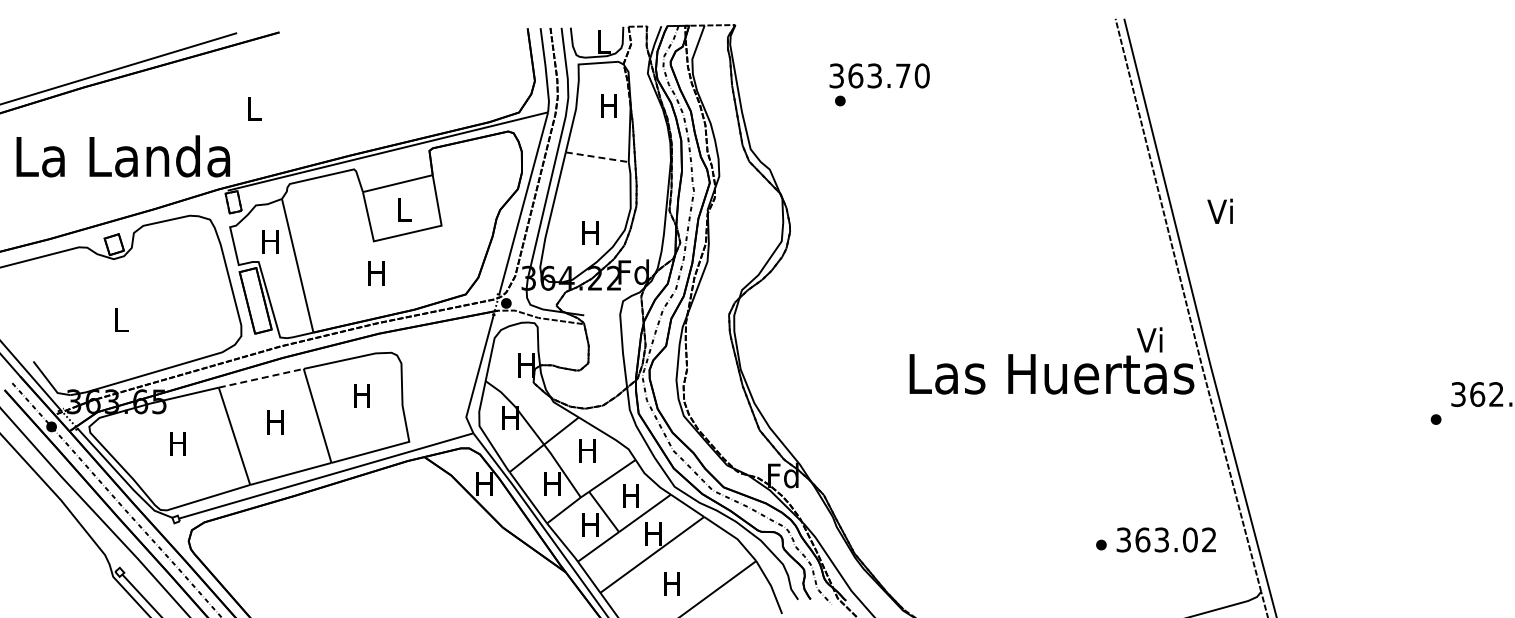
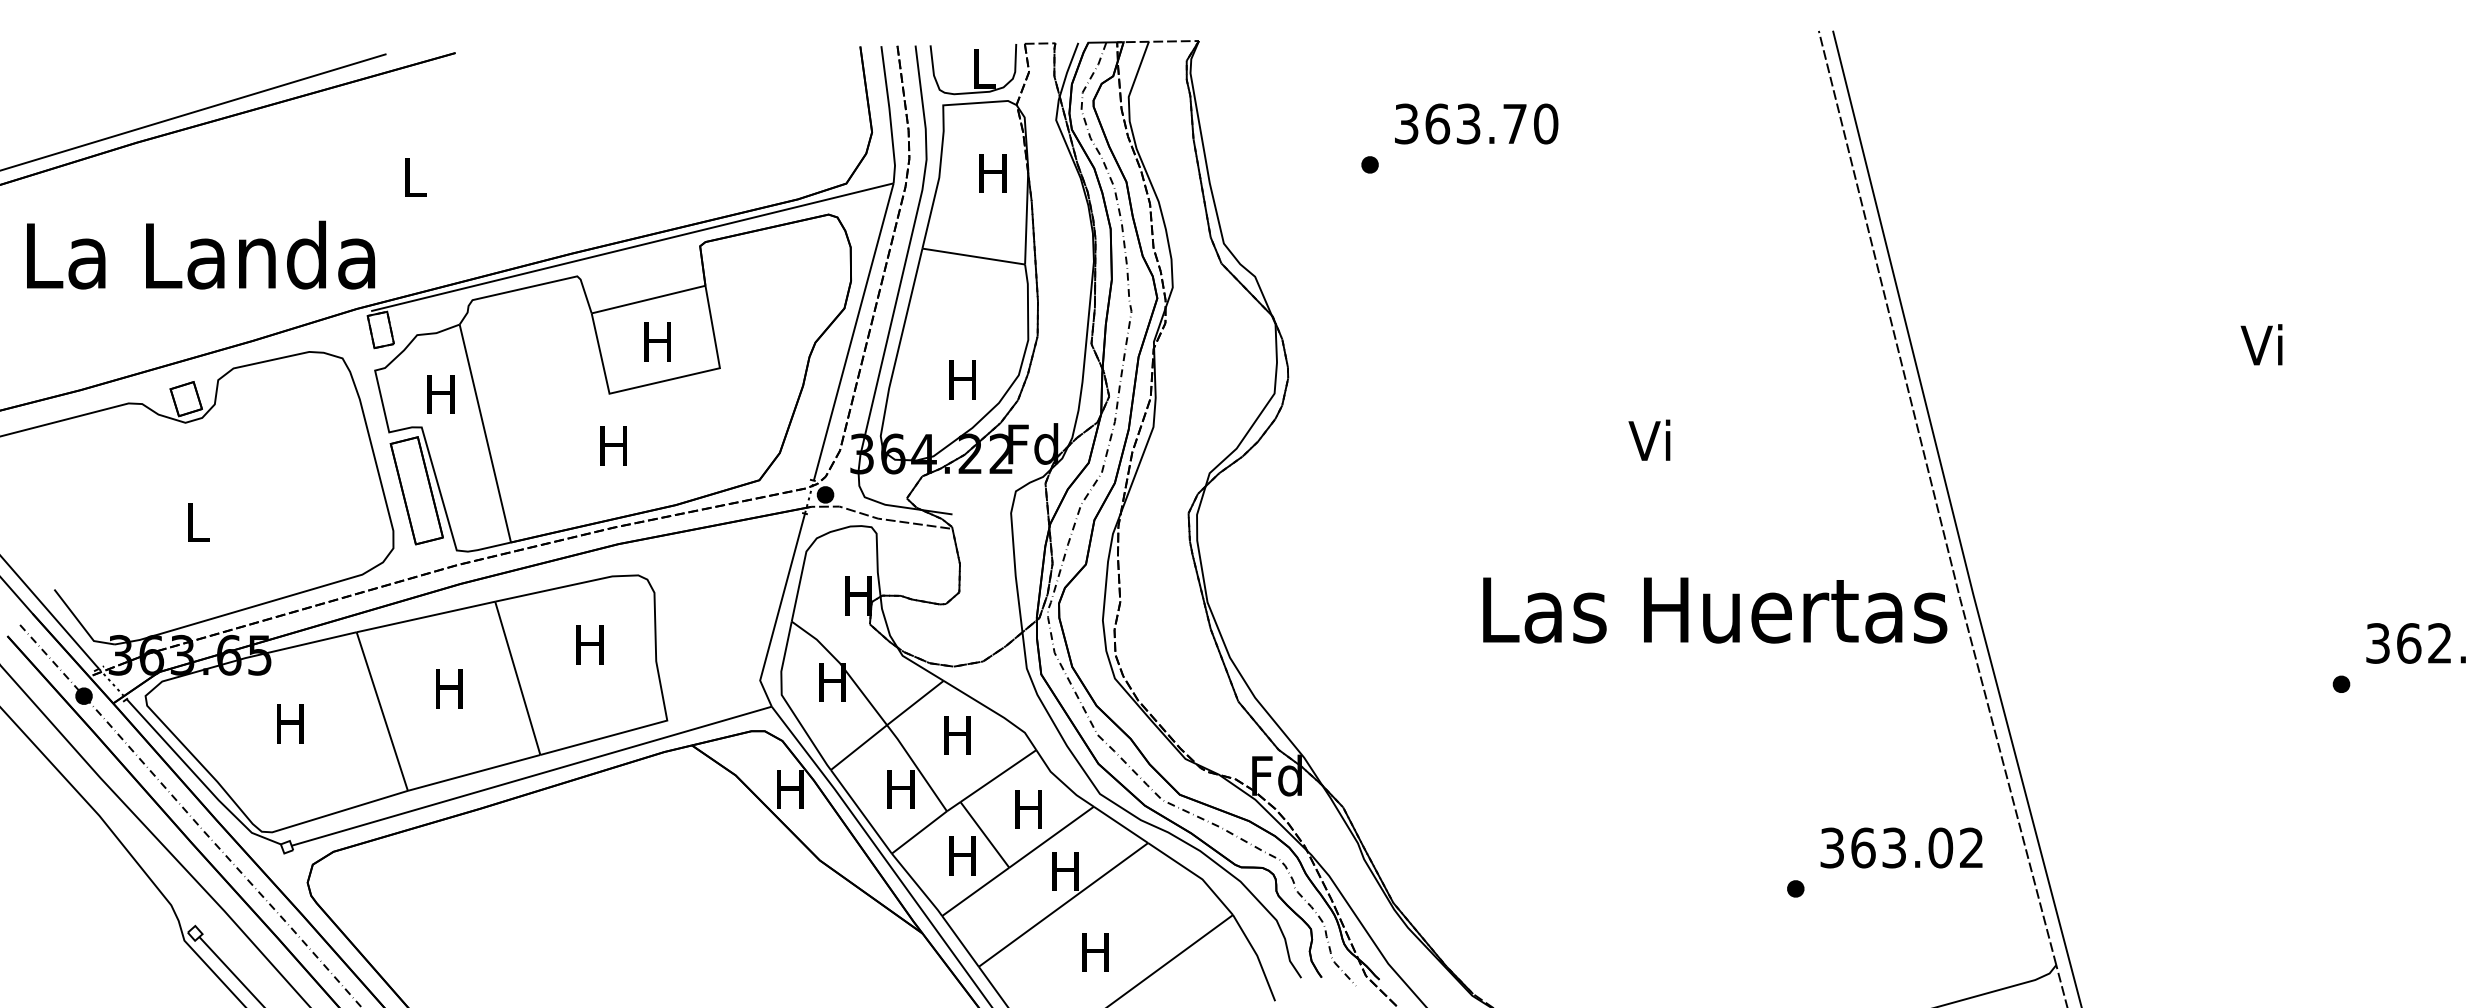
text: (879, 75) -> (1476, 123), moved
line: (597, 157) -> (974, 256), dashed -> solid
text: (403, 209) -> (657, 341), L -> H
text: (1219, 210) -> (2260, 343), moved
text: (1149, 339) -> (1649, 439), moved
line: (262, 378) -> (427, 617), dashed -> solid
text: (1165, 539) -> (1900, 847), moved

